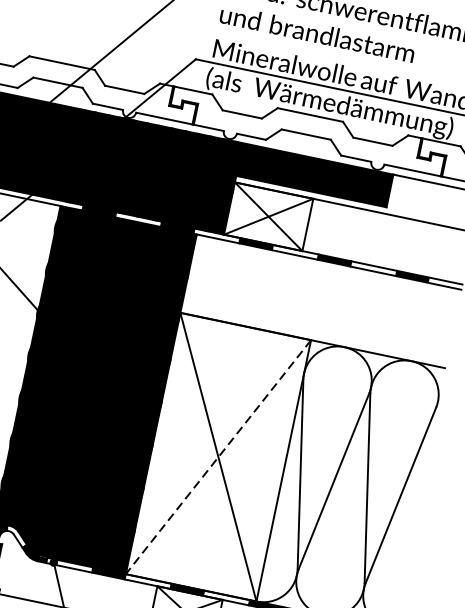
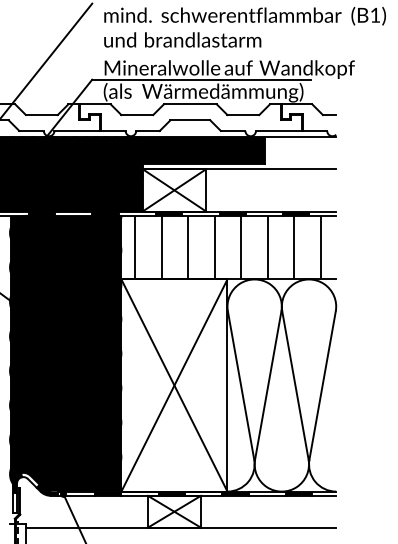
hatch: (319, 300) -> (227, 247), added
line: (218, 457) -> (174, 385), dashed -> solid

